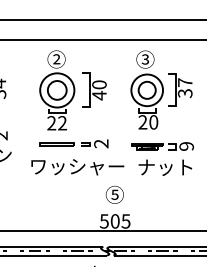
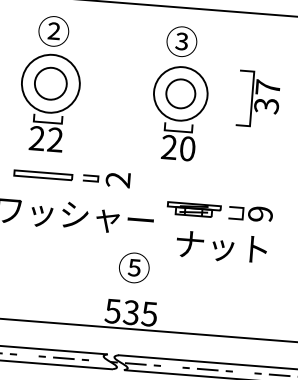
part: (94, 89) -> (113, 87), removed
part: (146, 89) -> (179, 92), moved
part: (162, 158) -> (218, 231), moved
text: (114, 221) -> (130, 312), 505 -> 535

